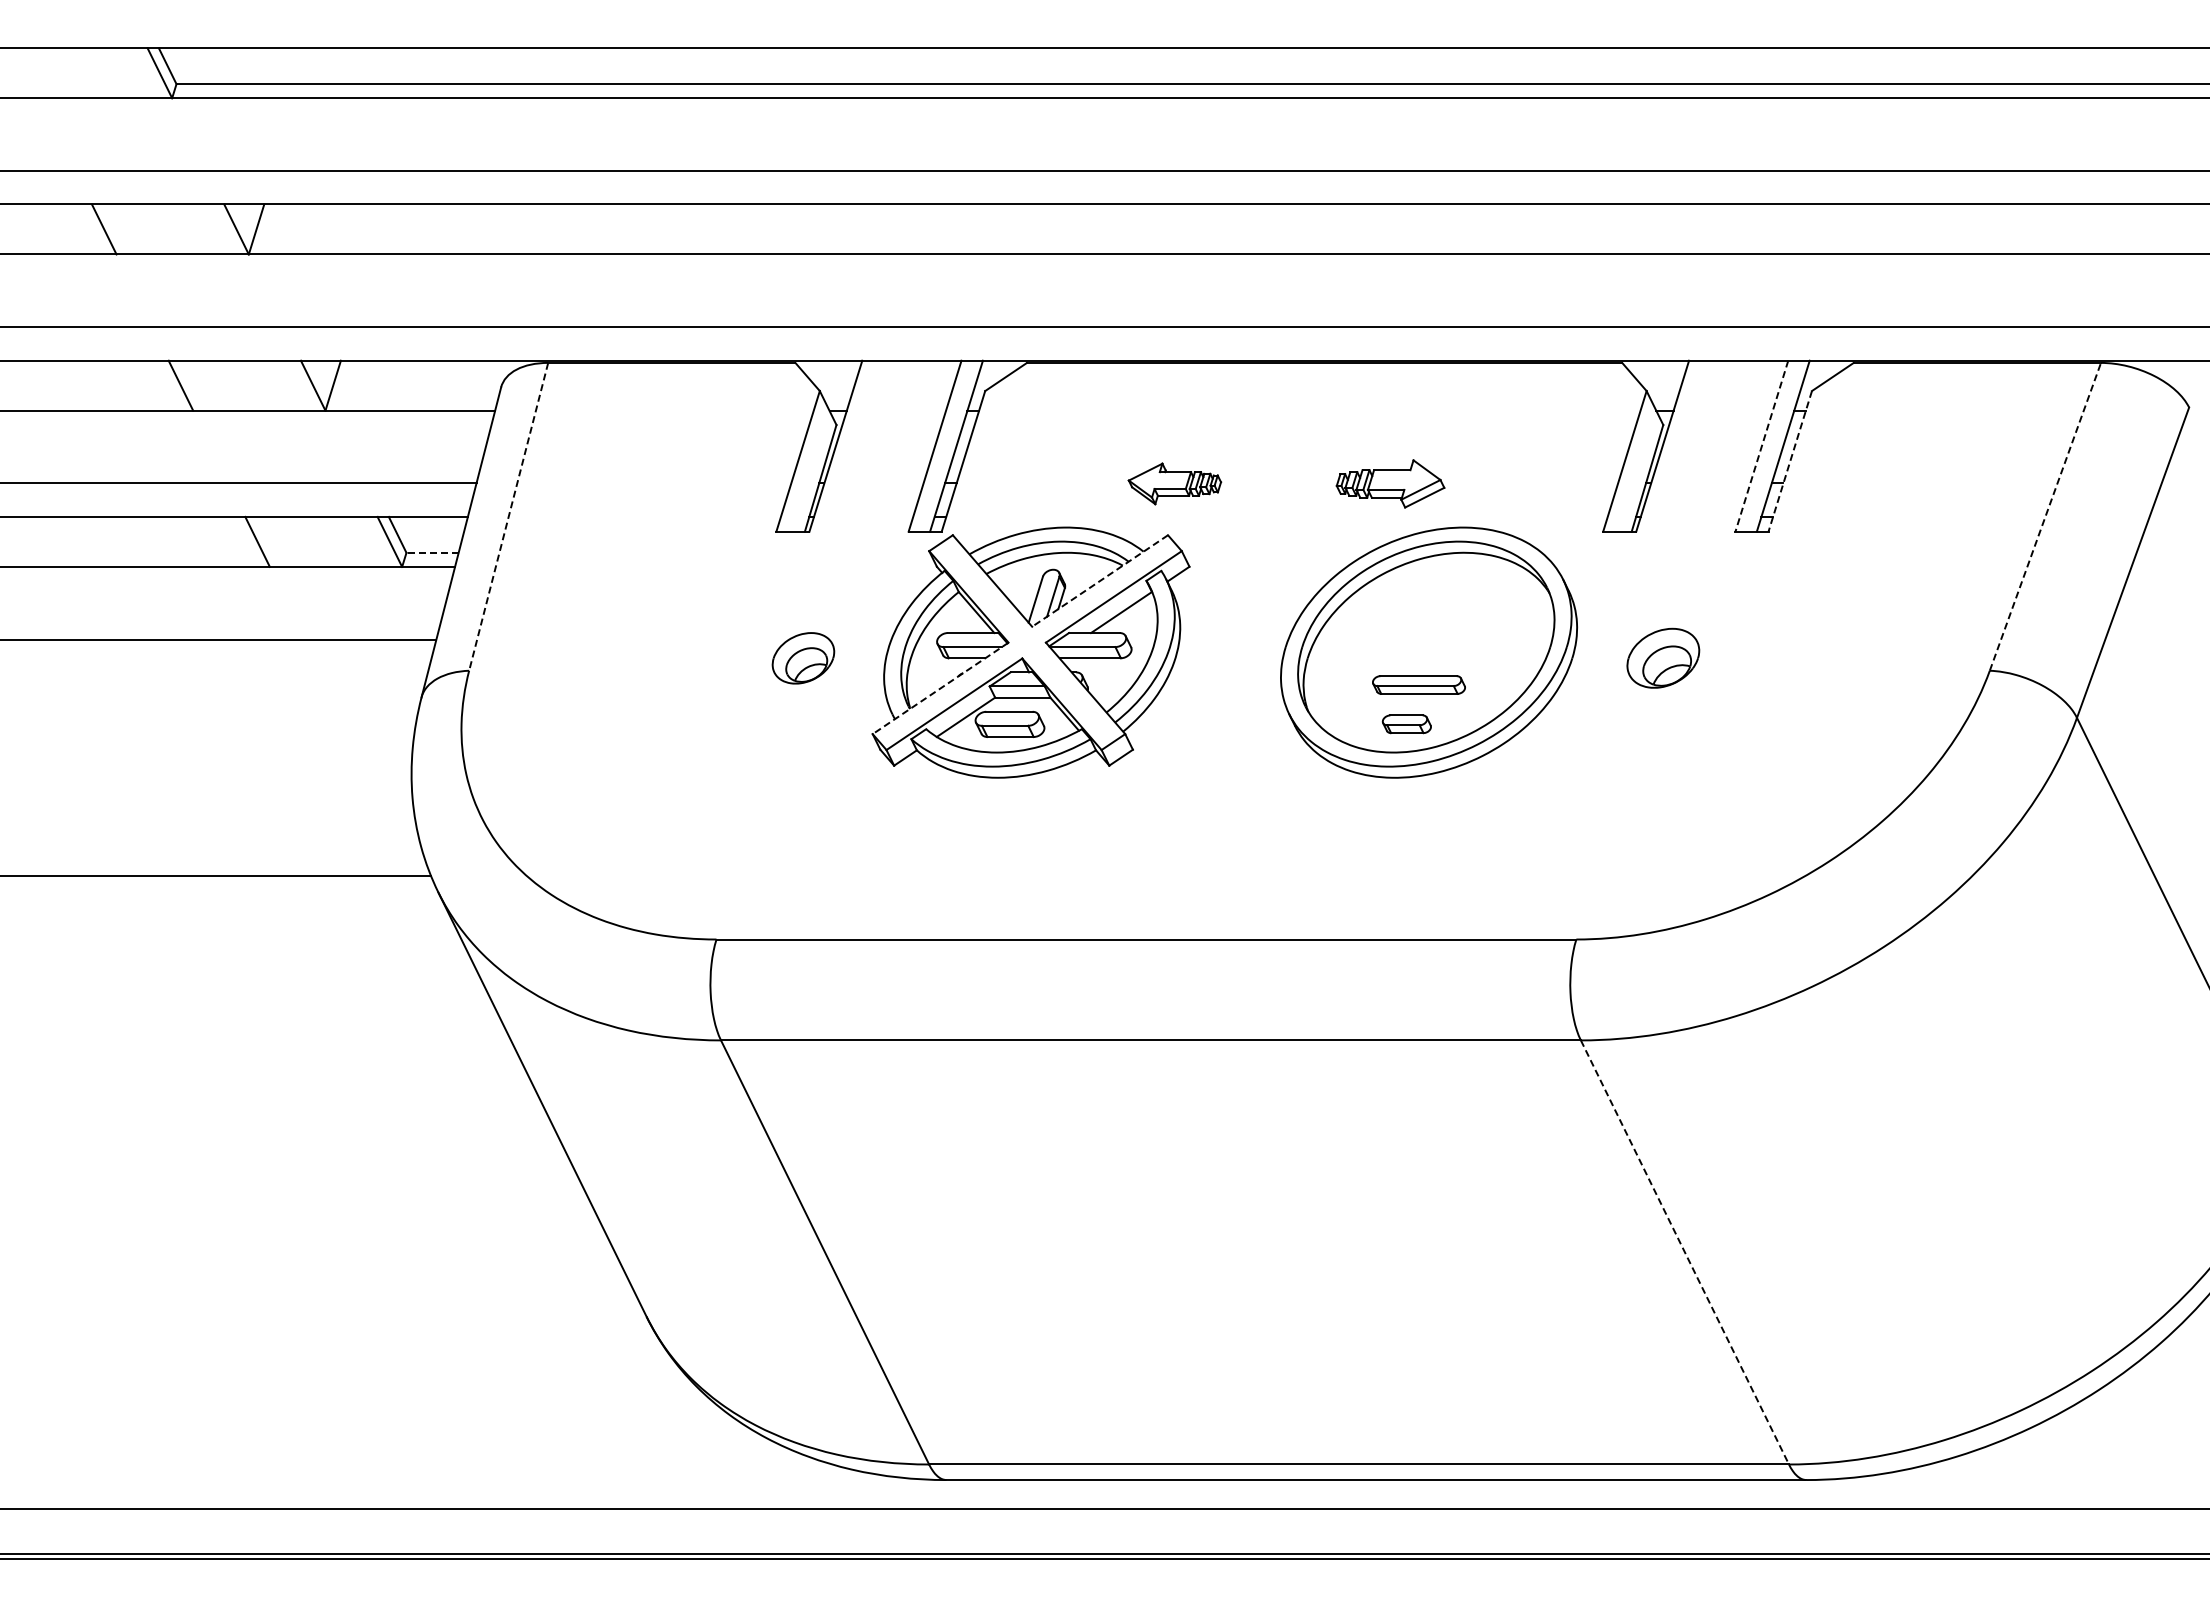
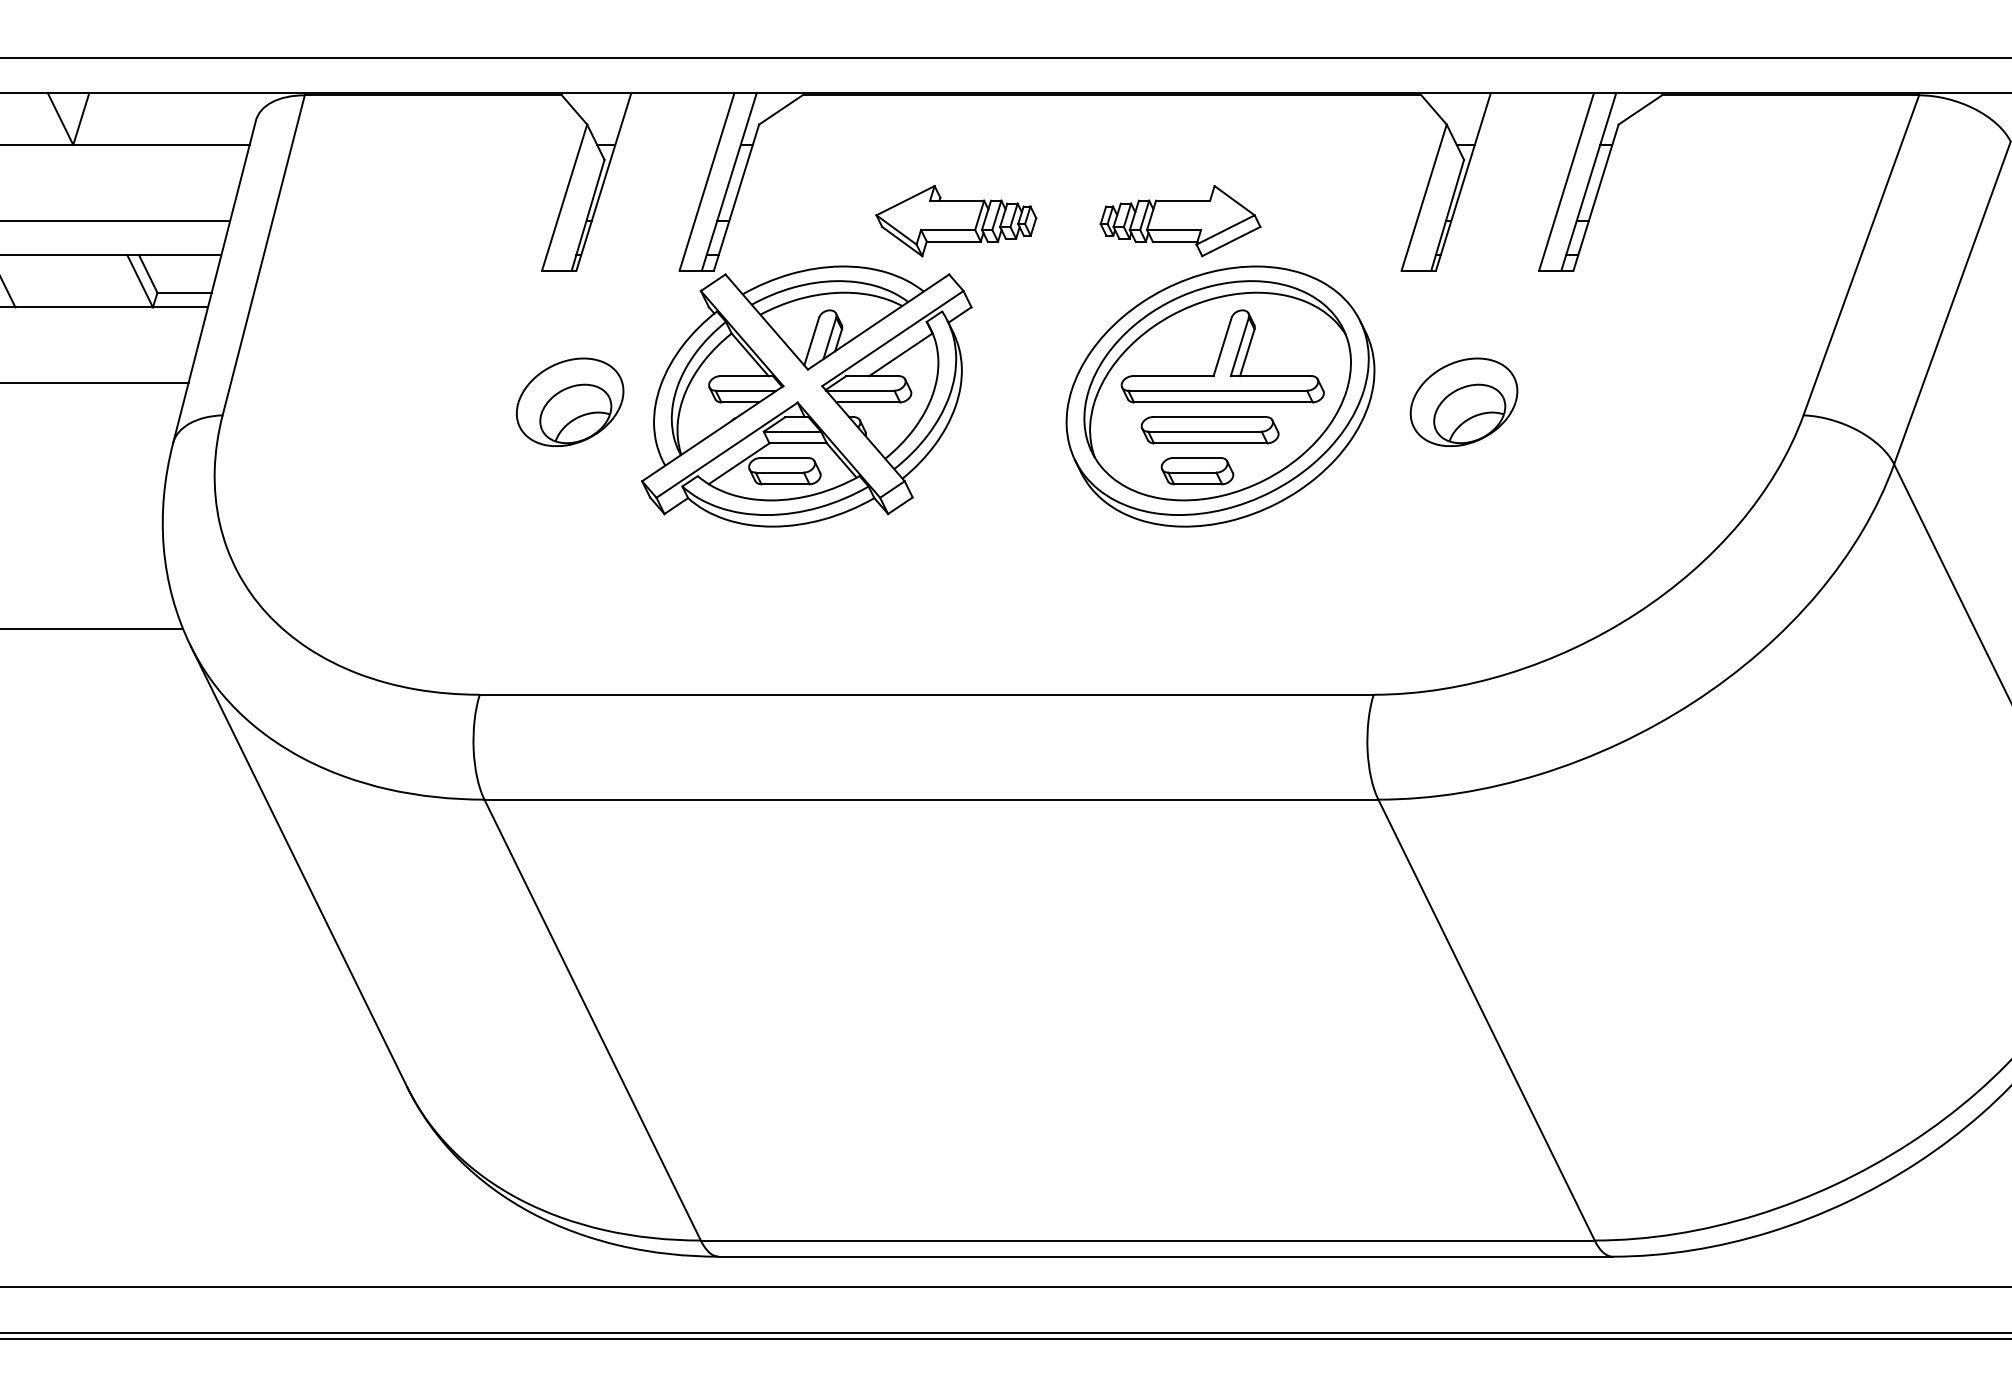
line: (1761, 446) -> (1566, 182), dashed -> solid
line: (1790, 461) -> (1596, 197), dashed -> solid
part: (1174, 483) -> (955, 220), size x1.67
part: (1390, 483) -> (1180, 220), size x1.43
line: (508, 516) -> (263, 255), dashed -> solid
line: (2045, 516) -> (1861, 255), dashed -> solid
line: (432, 552) -> (184, 292), dashed -> solid
line: (1100, 581) -> (878, 322), dashed -> solid
part: (1431, 613) -> (1223, 355), added
part: (803, 658) -> (570, 402), size x1.67
part: (1663, 658) -> (1464, 402), size x1.43
part: (1418, 684) -> (1209, 429), size x1.43
line: (940, 688) -> (712, 433), dashed -> solid
part: (1406, 723) -> (1197, 470), size x1.43
line: (1685, 1252) -> (1487, 1020), dashed -> solid

